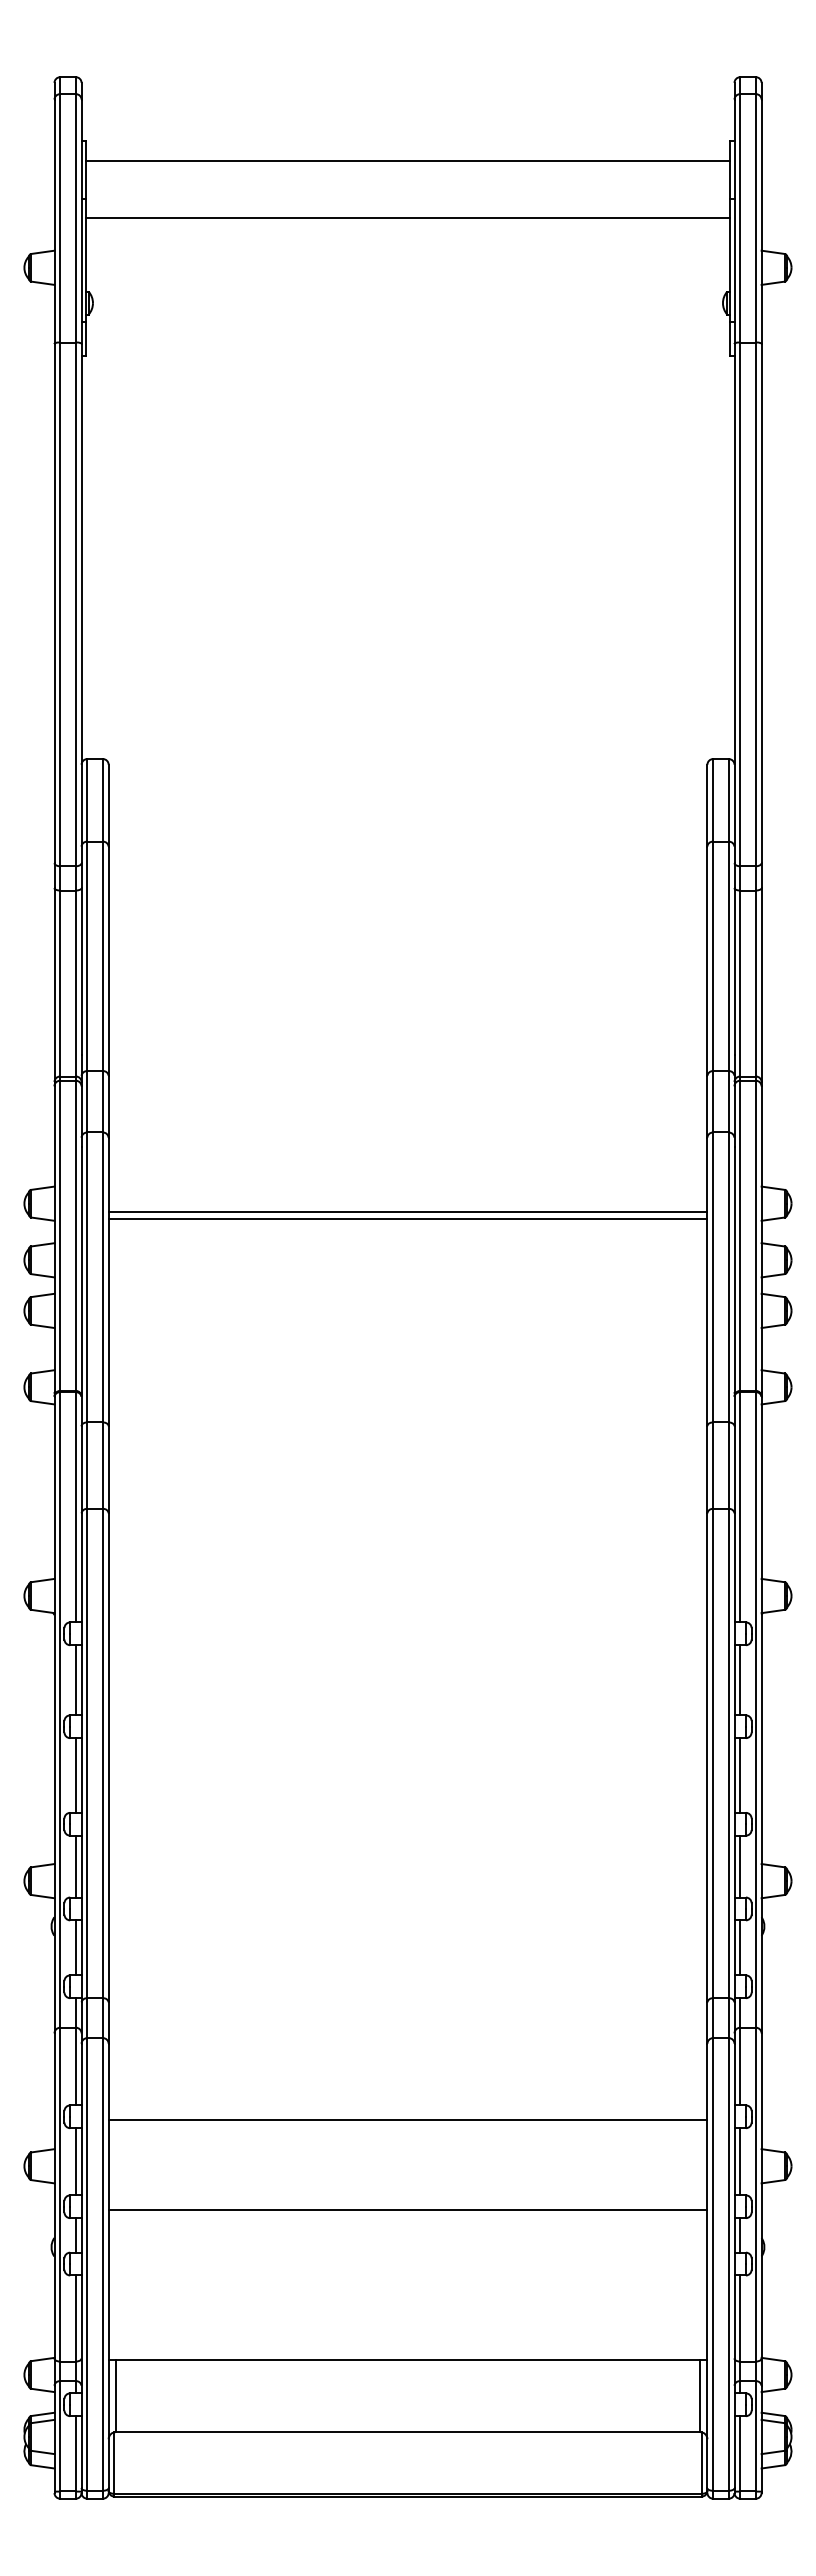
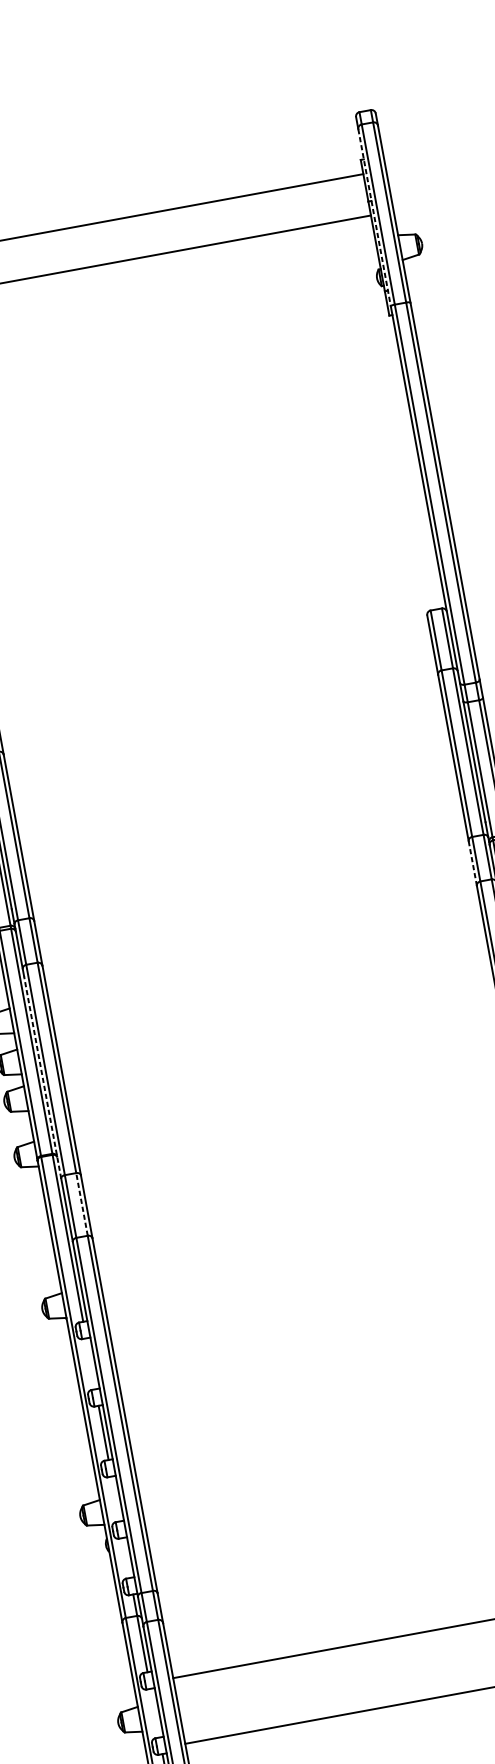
line: (734, 222) -> (374, 218), solid -> dashed
line: (707, 1106) -> (472, 863), solid -> dashed
line: (407, 1212) -> (269, 980), removed
line: (407, 1218) -> (270, 984), removed
line: (81, 1286) -> (42, 1077), solid -> dashed
line: (102, 1465) -> (81, 1204), solid -> dashed
line: (75, 1680) -> (90, 1364), removed
line: (75, 1866) -> (115, 1498), removed
line: (75, 1947) -> (126, 1557), removed
line: (75, 2161) -> (154, 1713), removed

